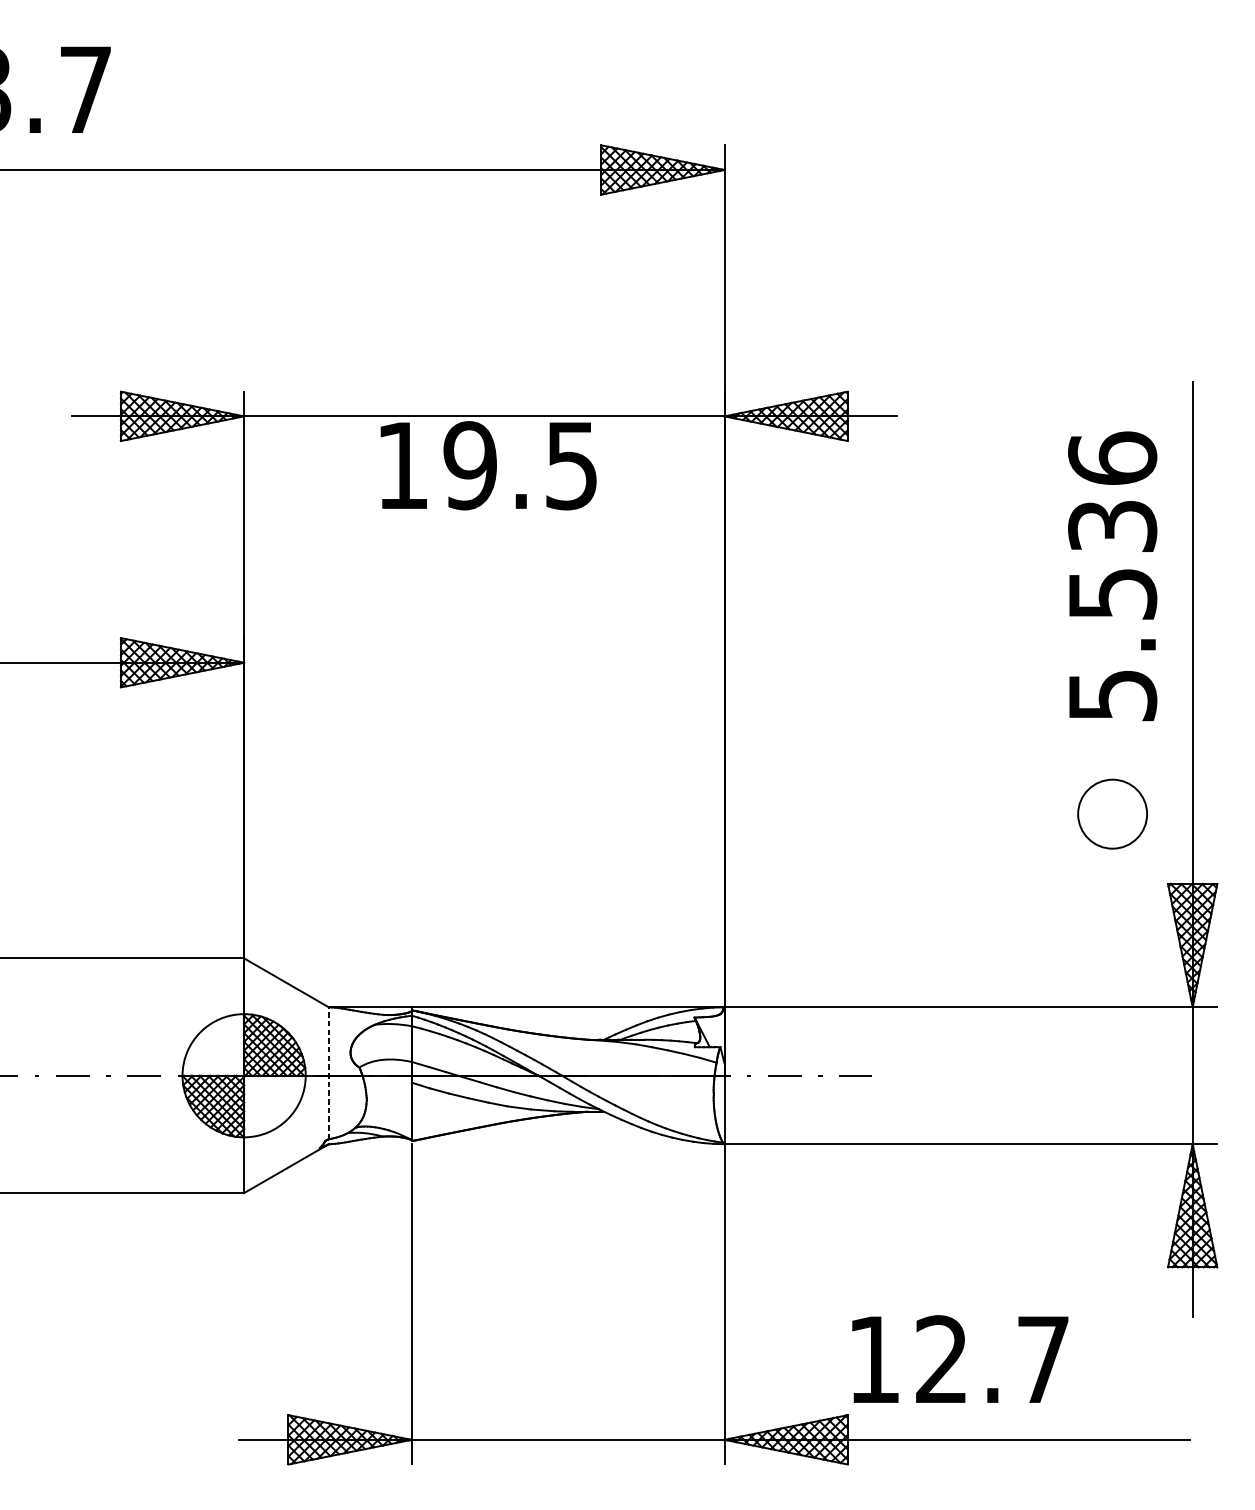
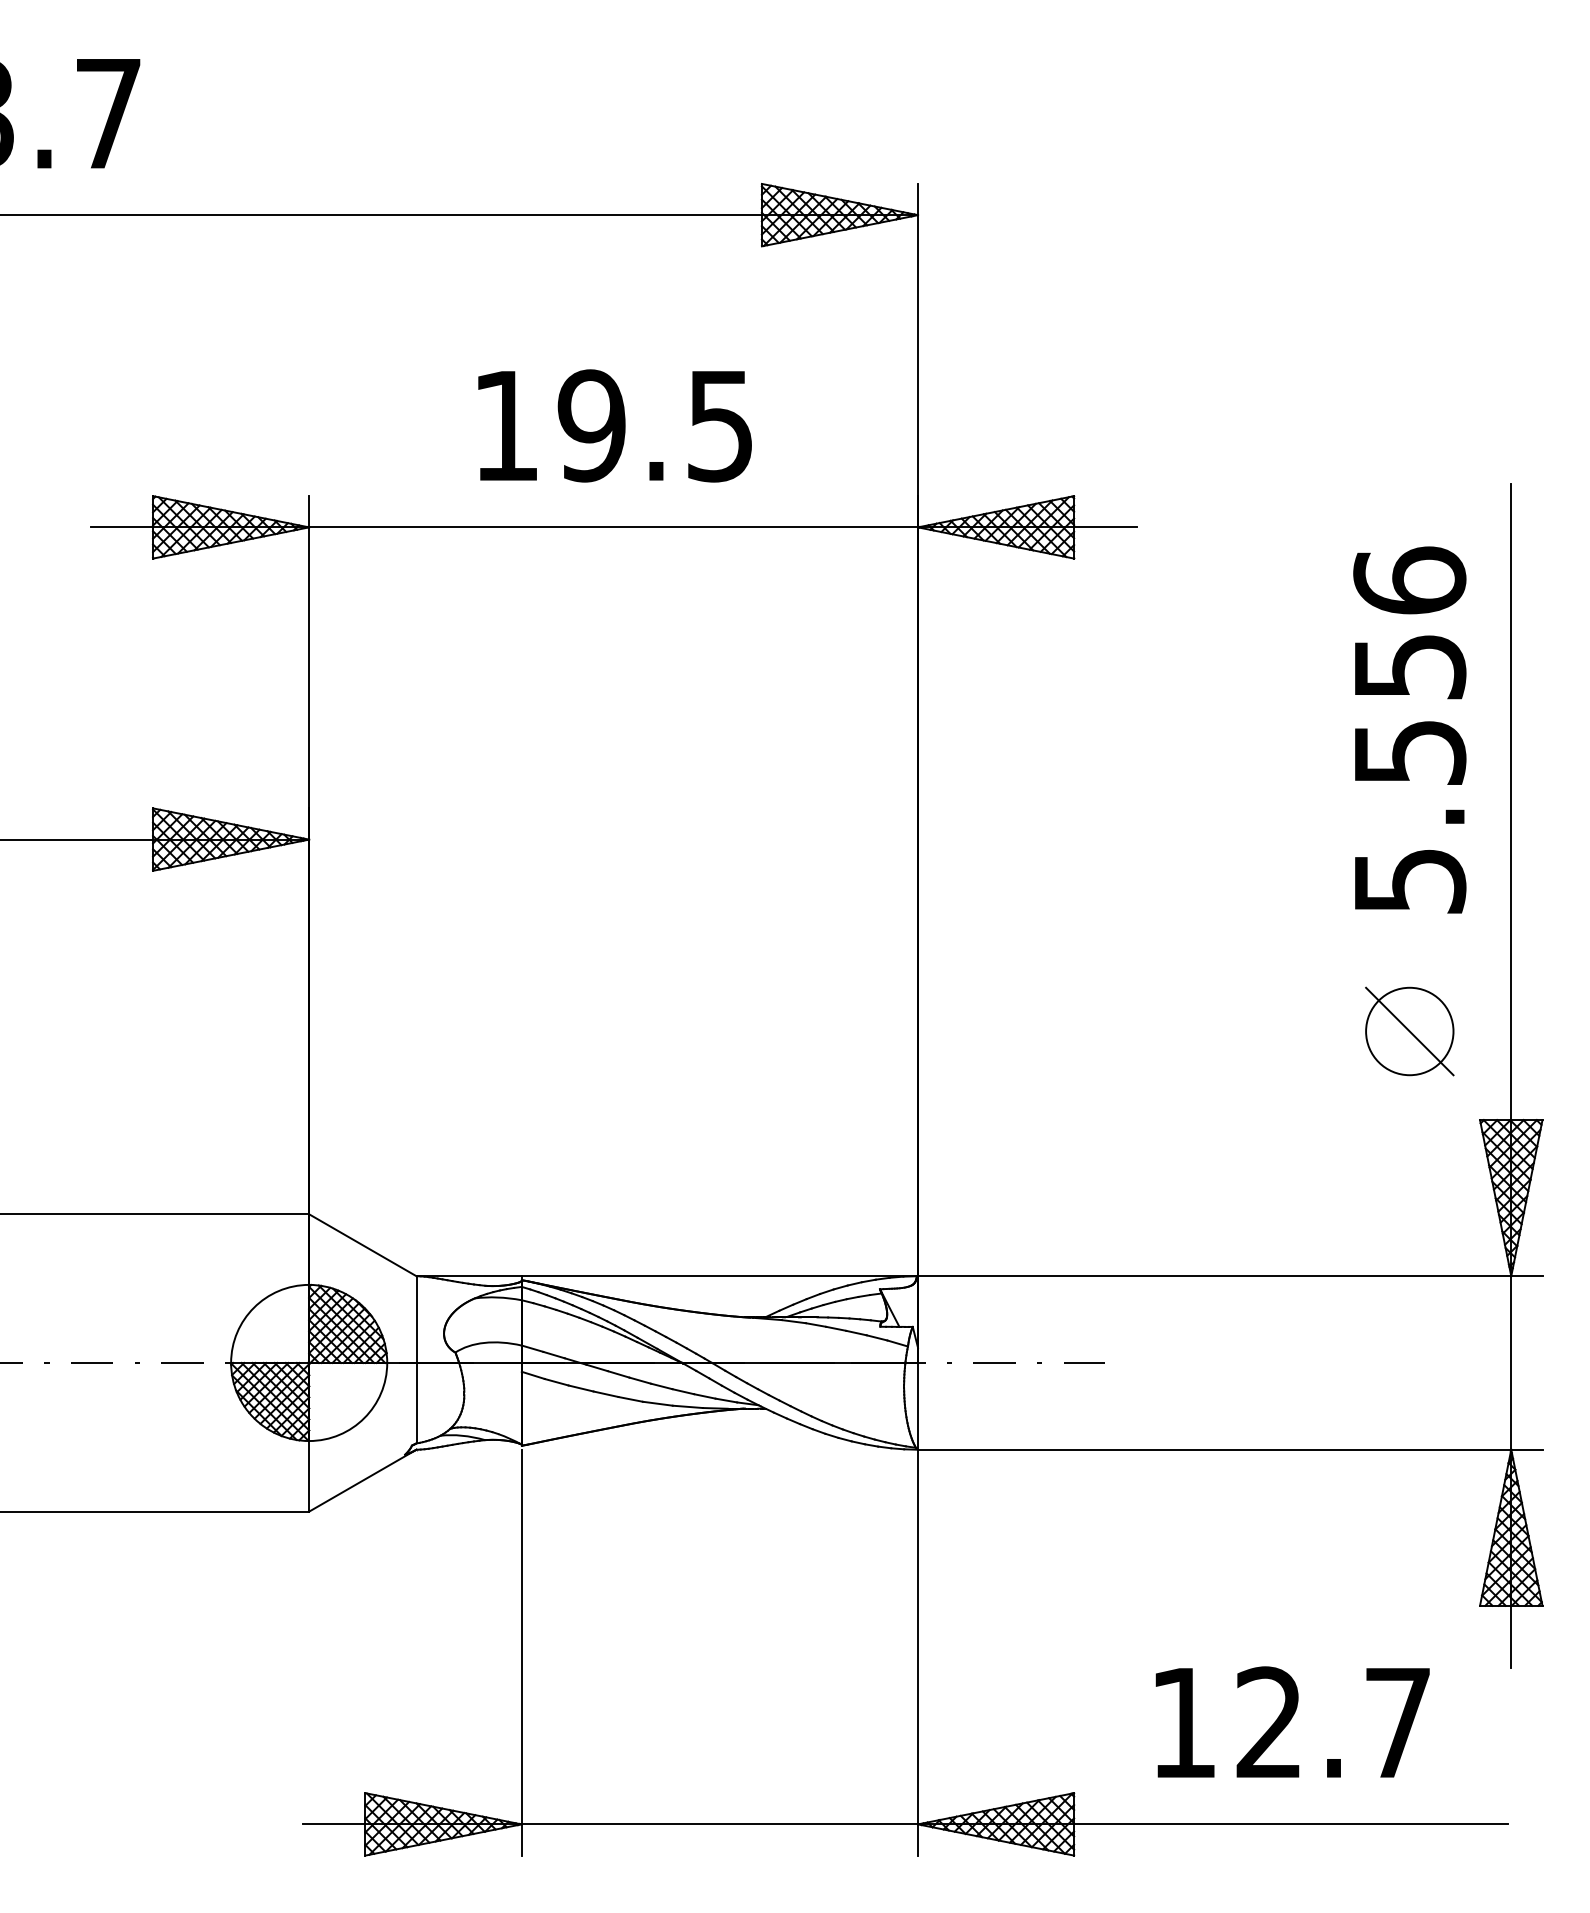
text: (488, 465) -> (614, 425), moved
text: (1112, 526) -> (1409, 666), 5.536 -> 5.556
line: (1112, 814) -> (1409, 1031), added
line: (328, 1073) -> (416, 1359), dashed -> solid
text: (960, 1358) -> (1292, 1721), moved

